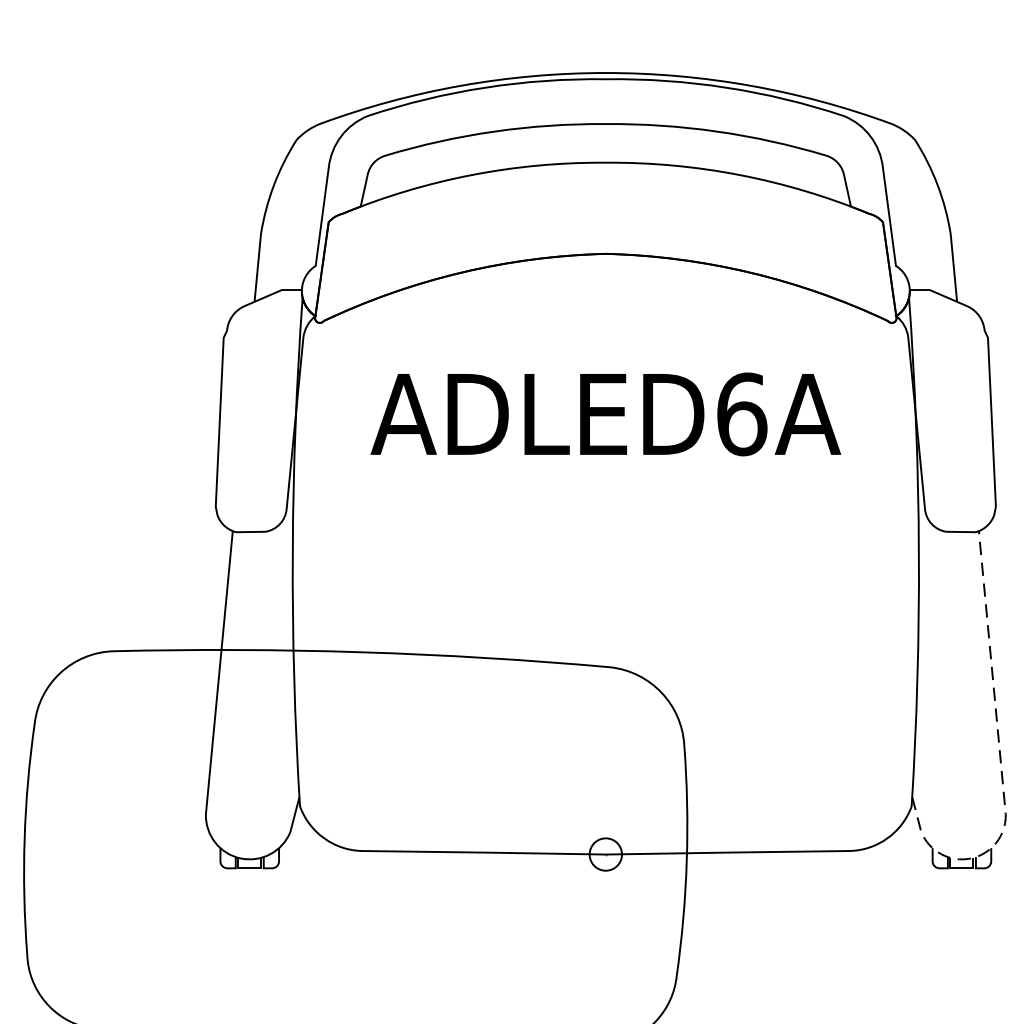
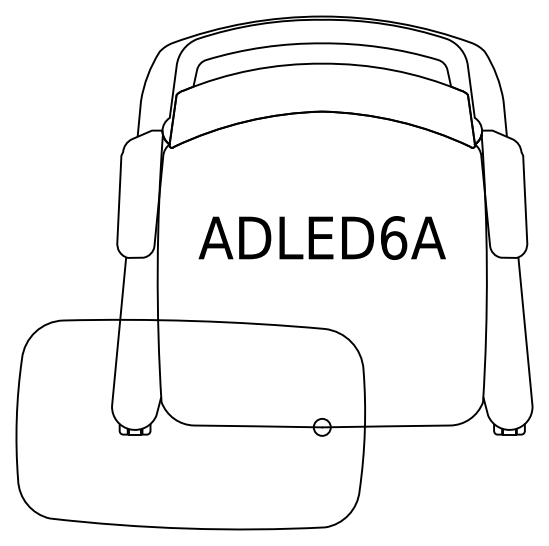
text: (604, 413) -> (321, 237), moved
line: (1001, 774) -> (530, 385), dashed -> solid

